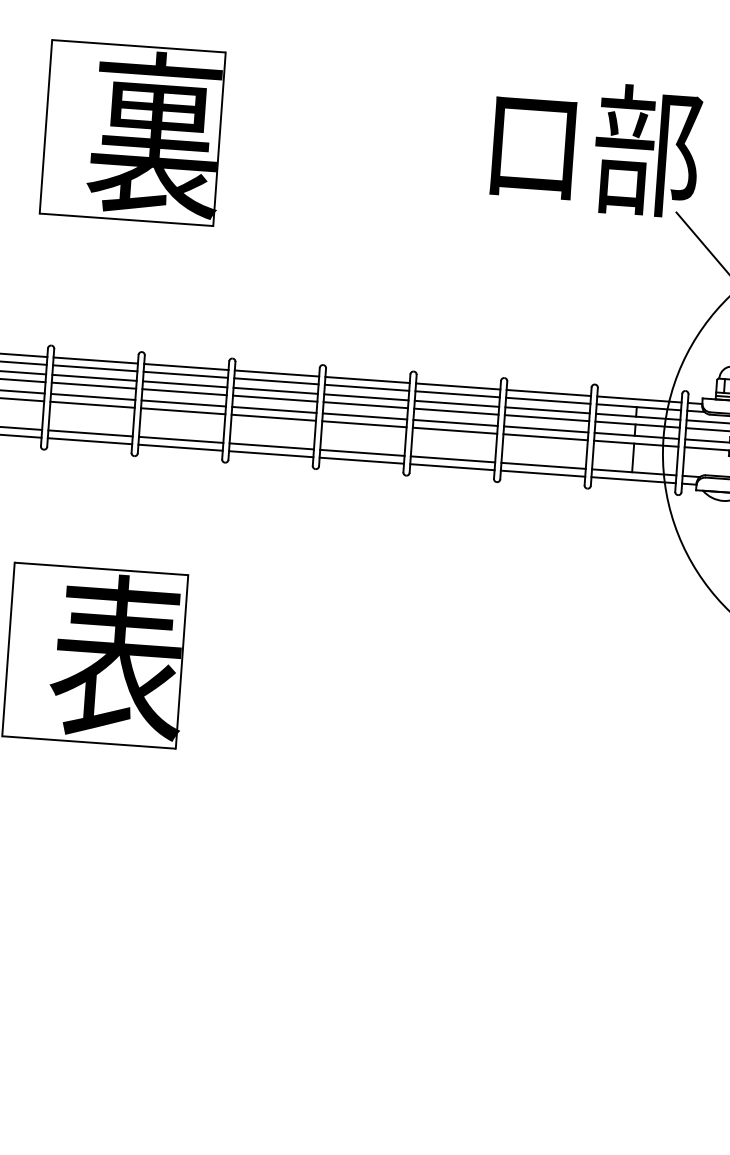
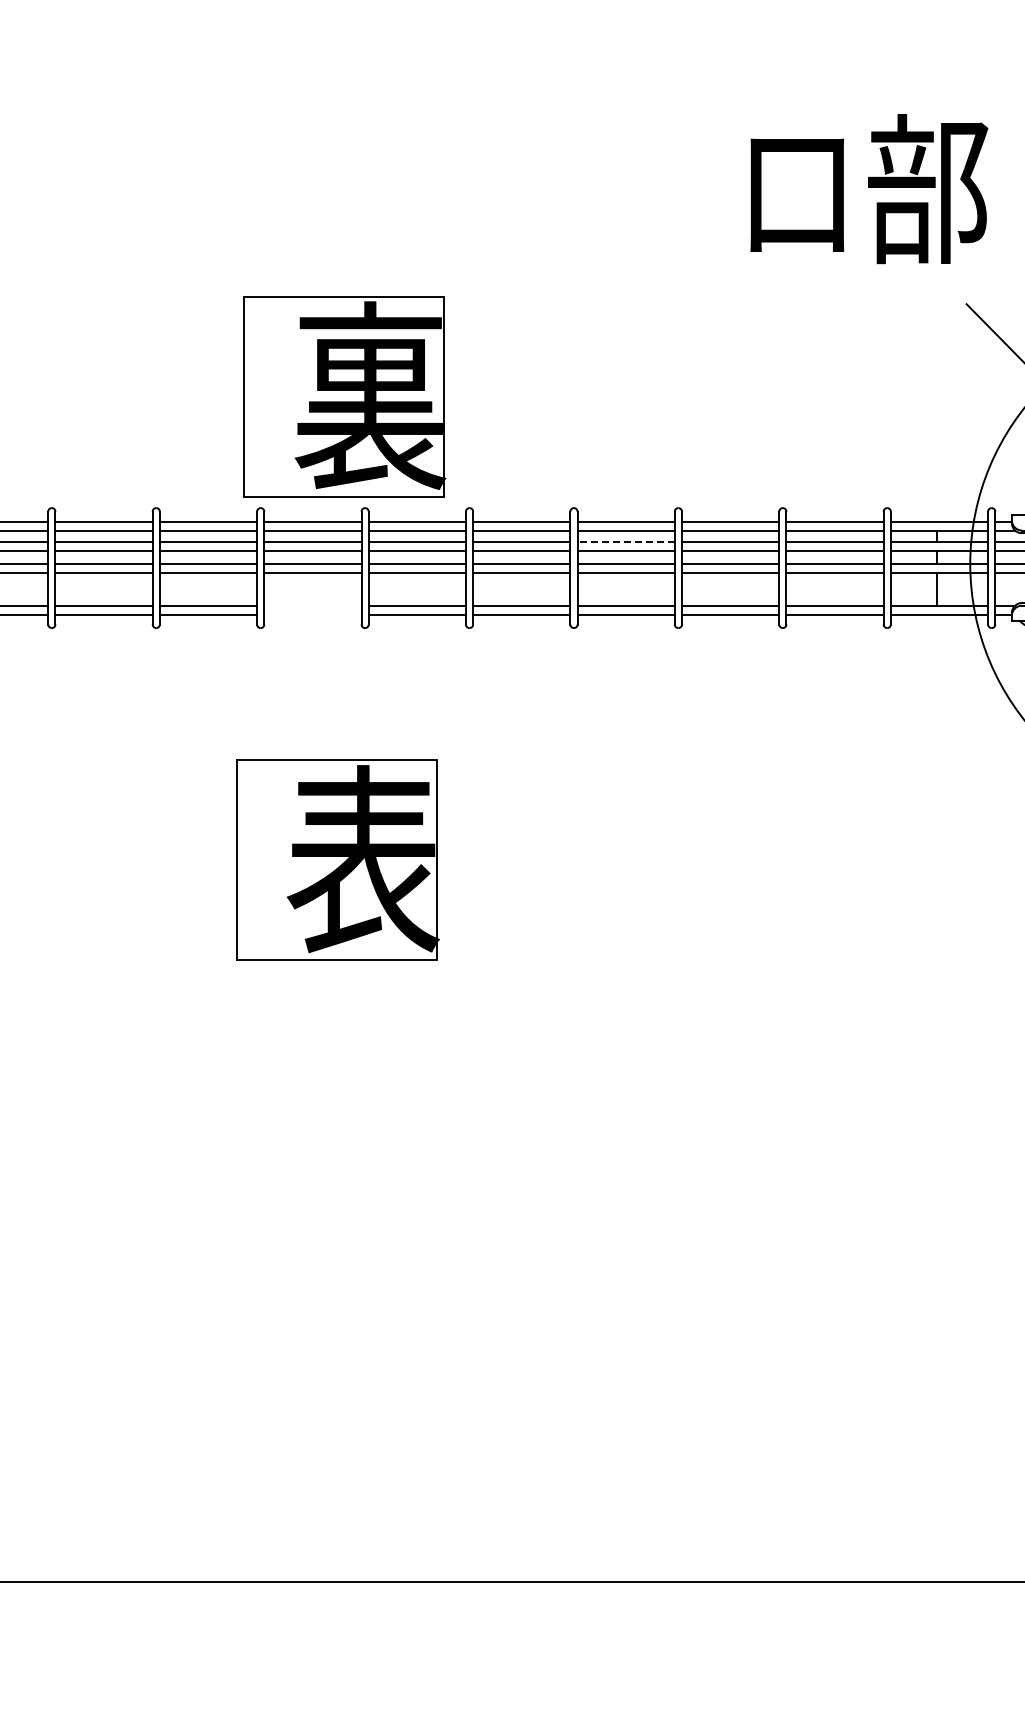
part: (133, 132) -> (344, 396), moved
text: (596, 147) -> (869, 189), moved
line: (366, 397) -> (626, 541), solid -> dashed
line: (90, 433) -> (312, 605), removed
line: (89, 441) -> (312, 614), removed

